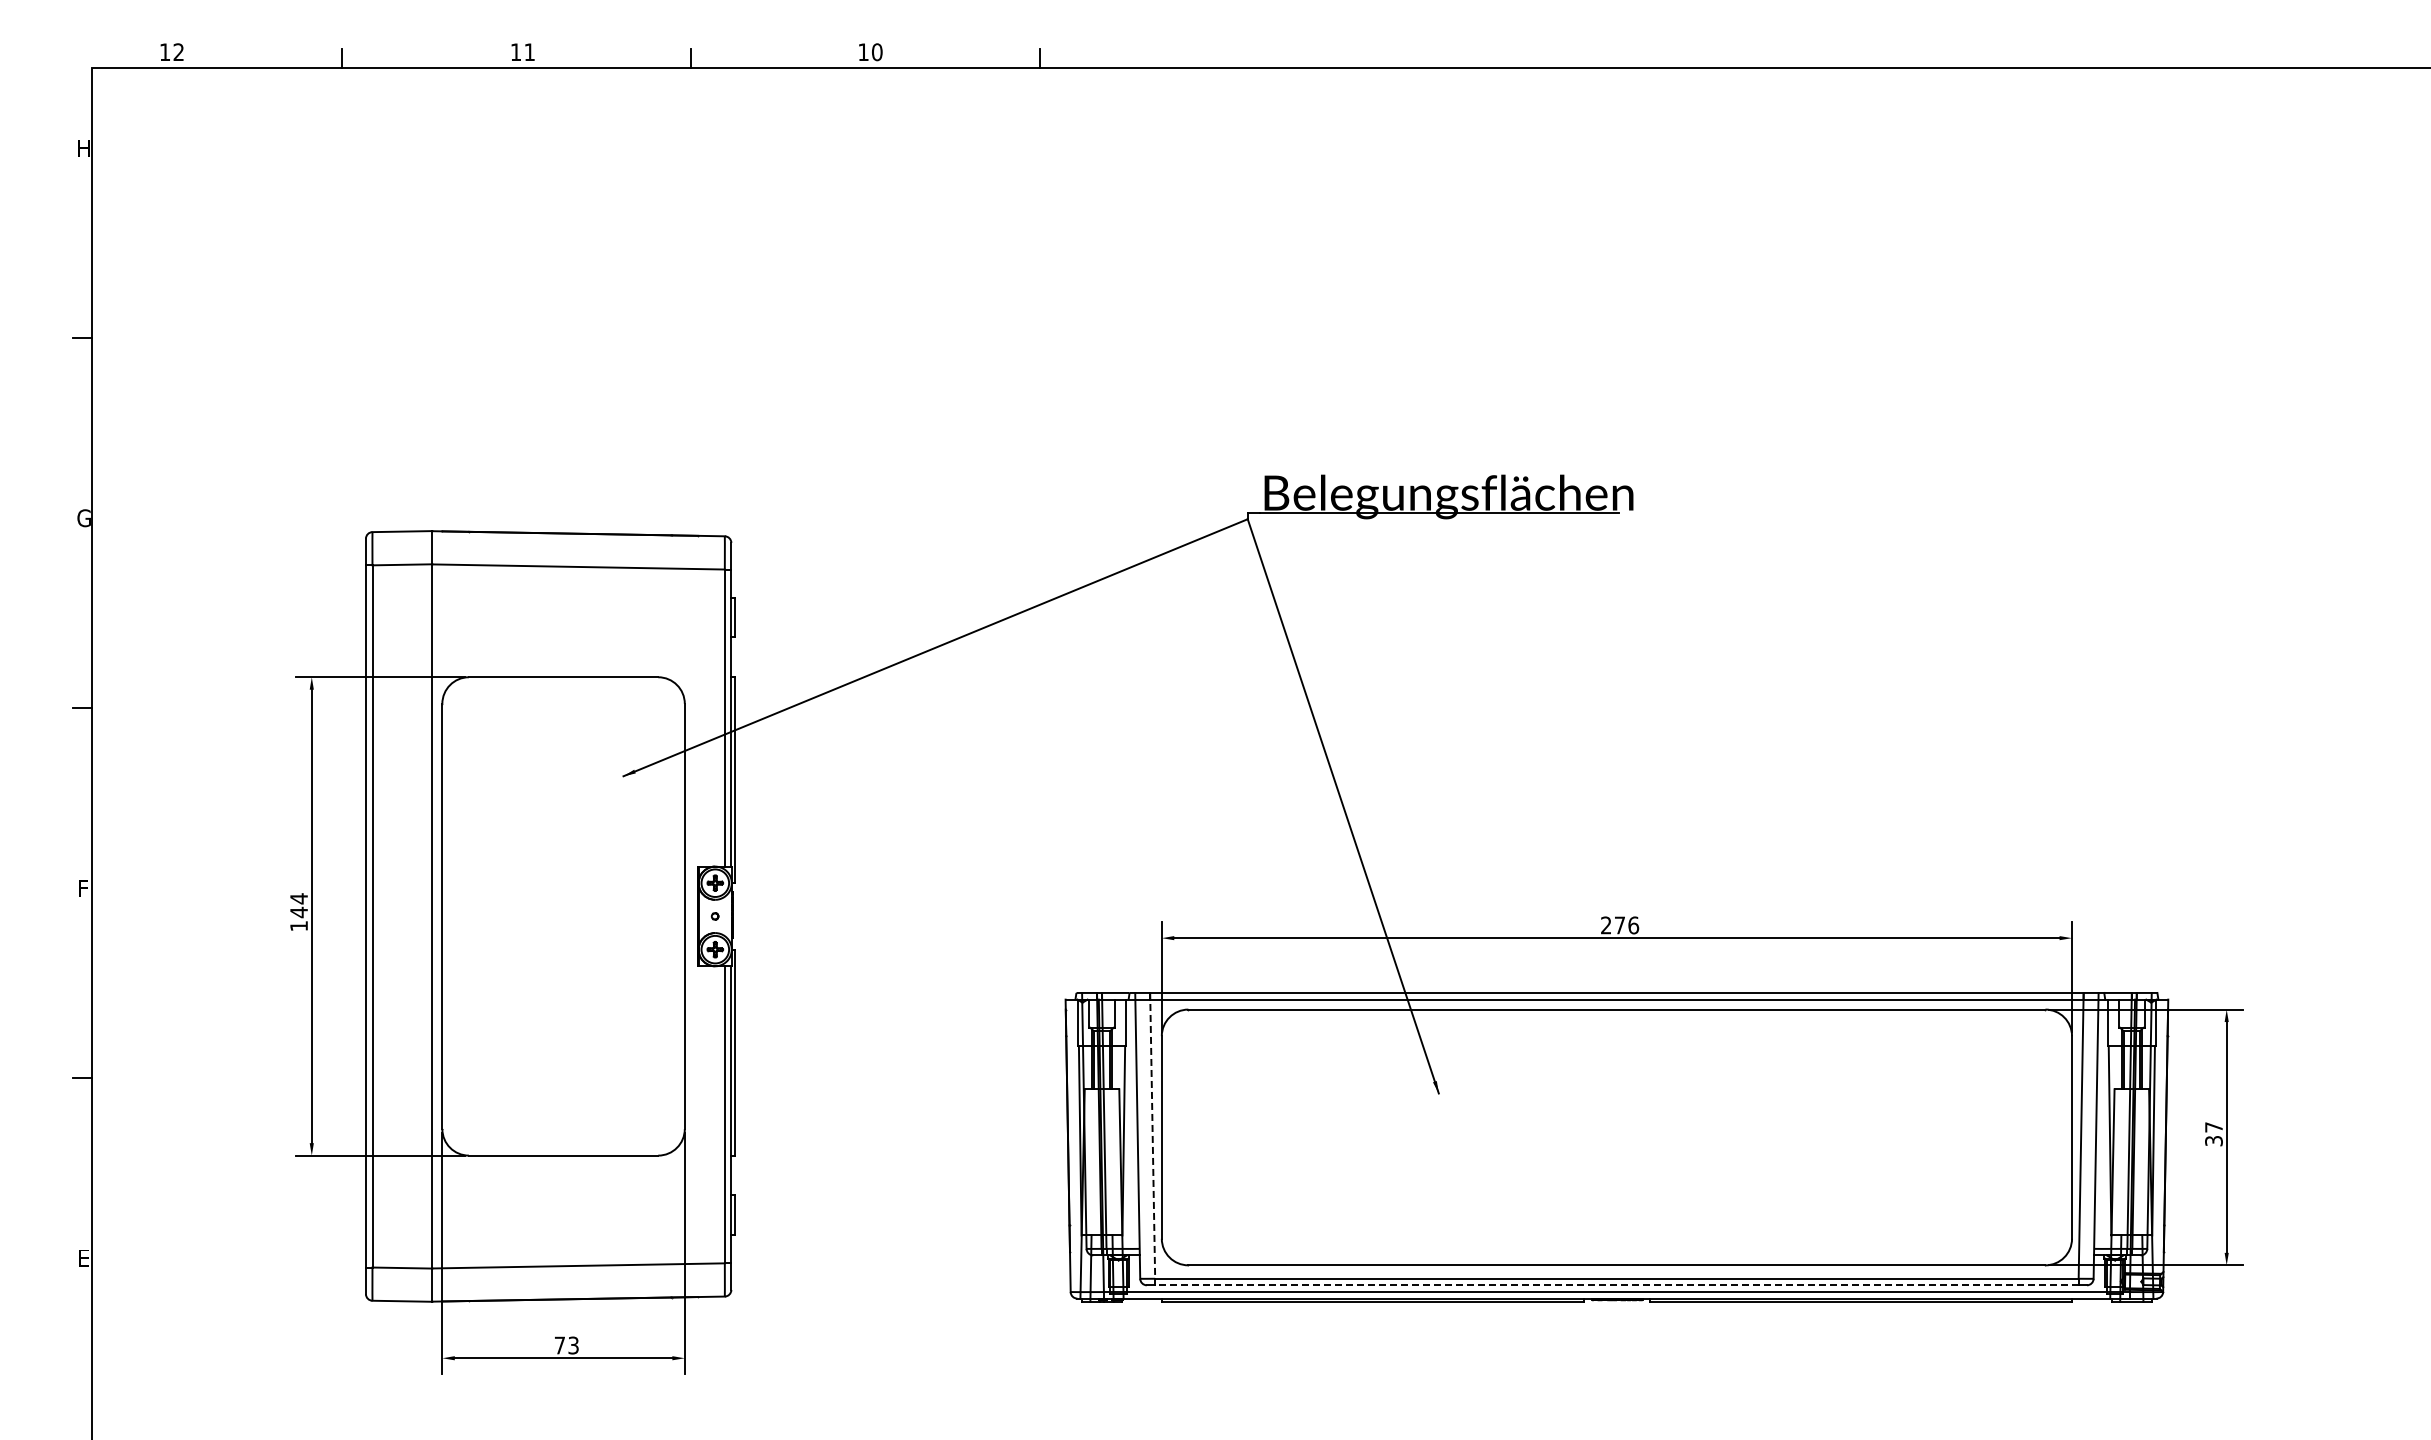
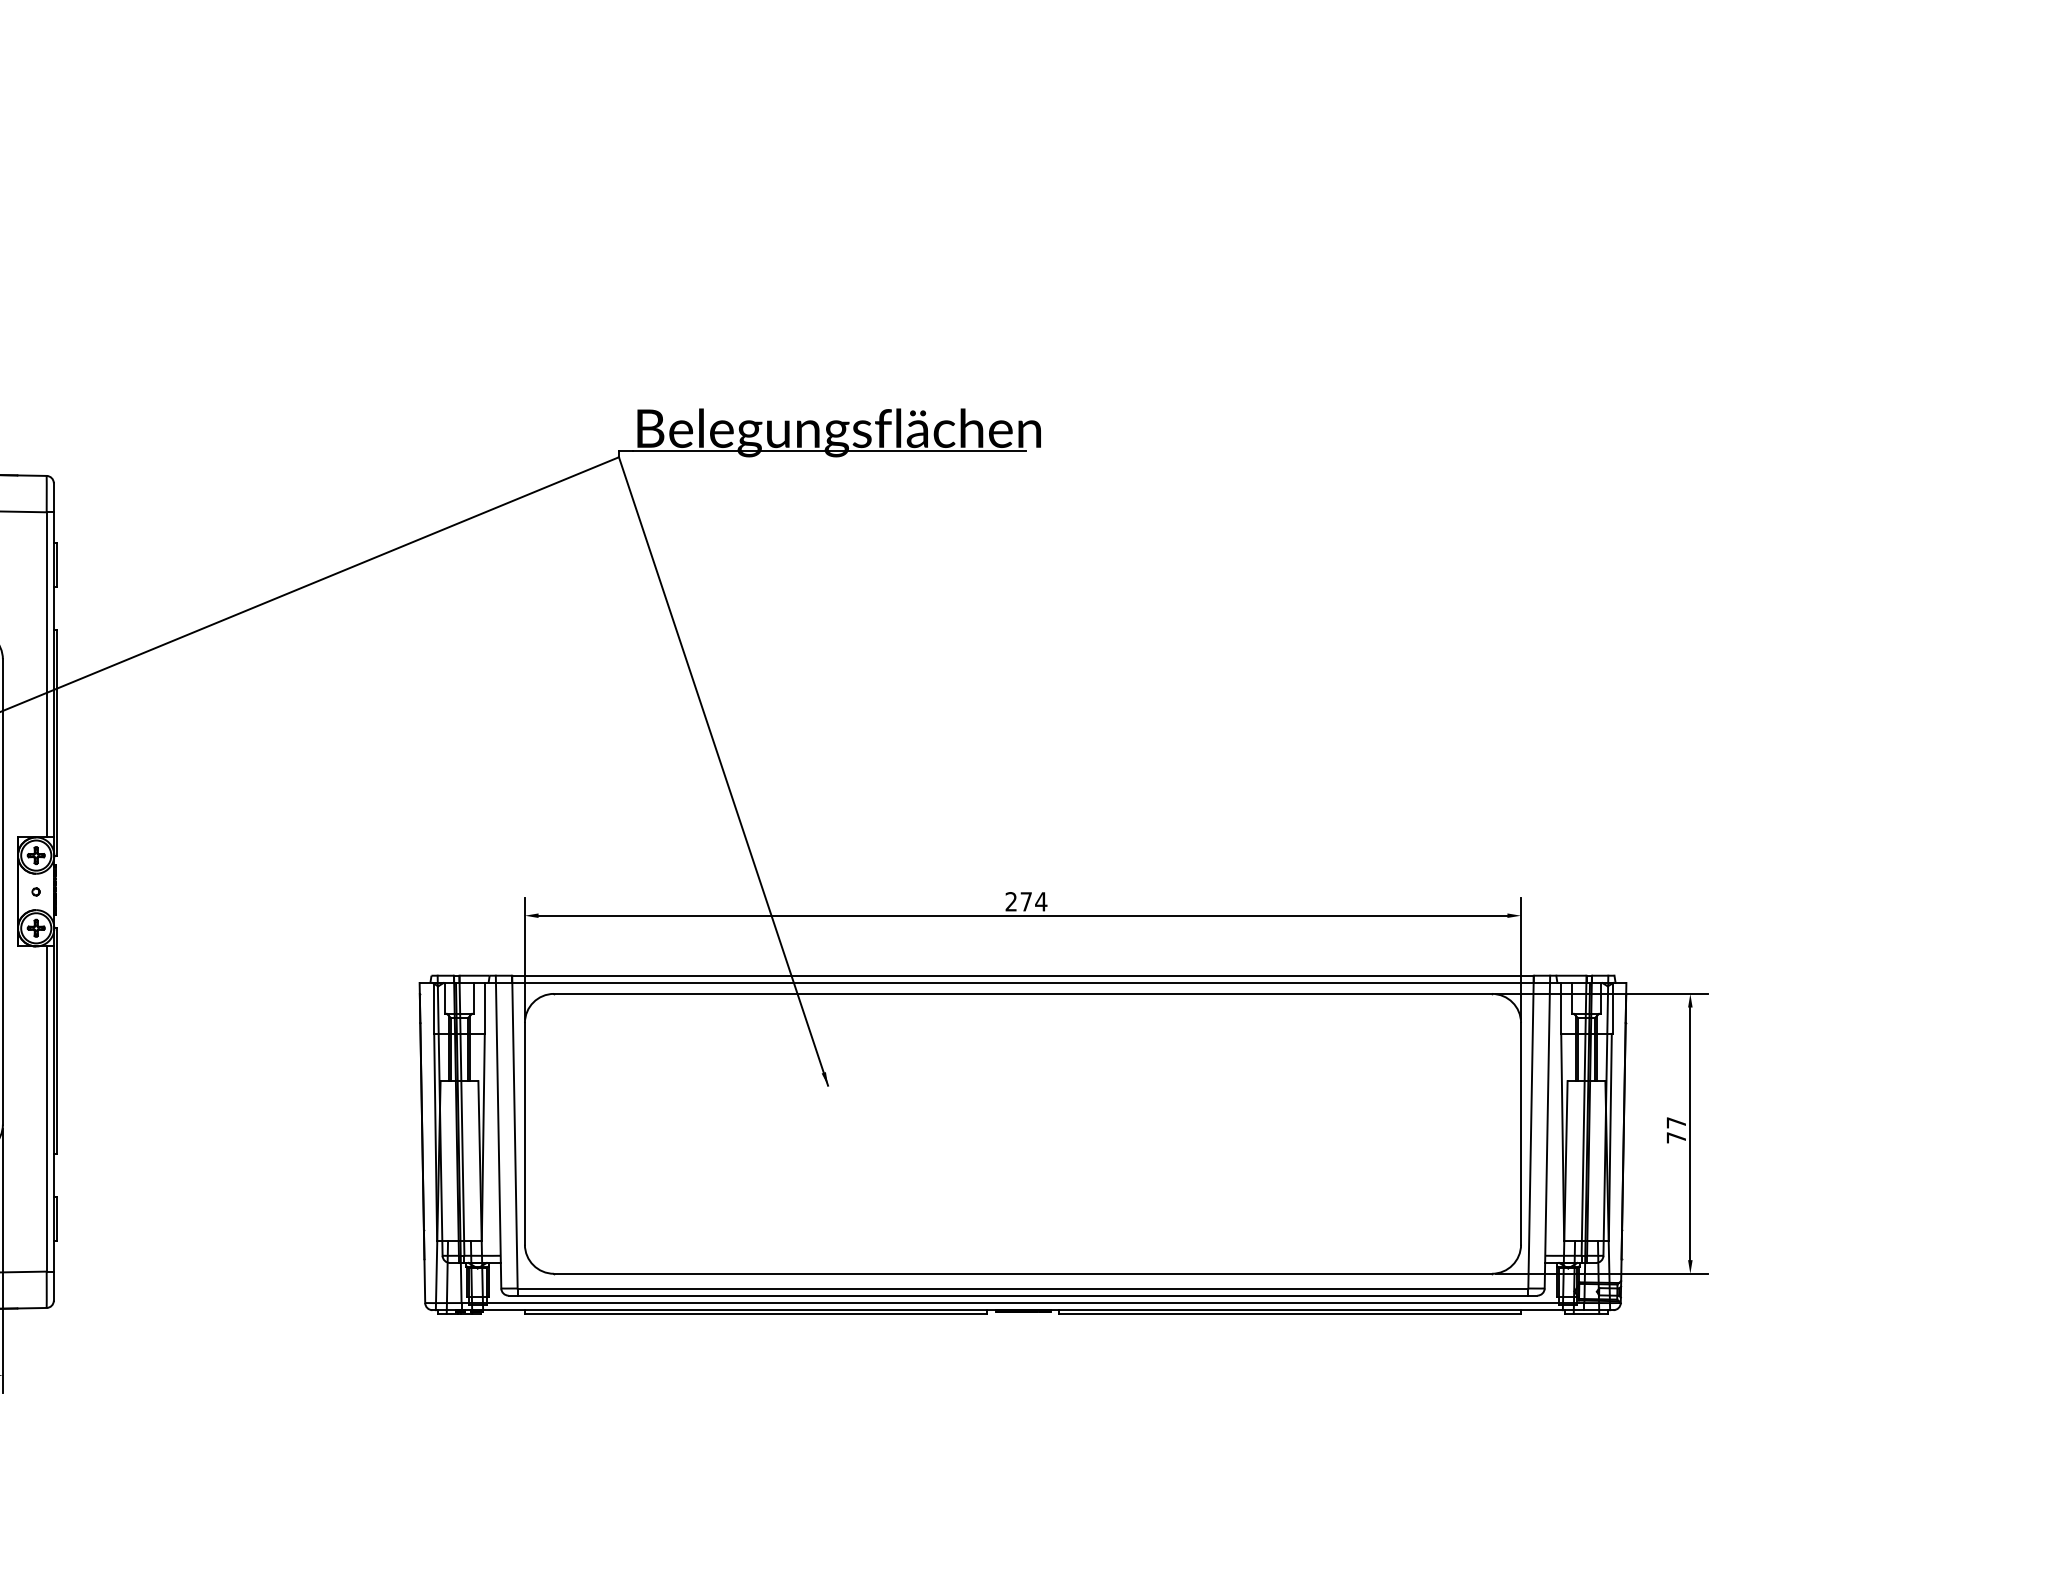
text: (1633, 925) -> (1041, 901), 276 -> 274
line: (1152, 1135) -> (514, 1131), dashed -> solid
text: (2213, 1141) -> (1675, 1138), 37 -> 77
line: (1616, 1285) -> (1022, 1295), dashed -> solid

